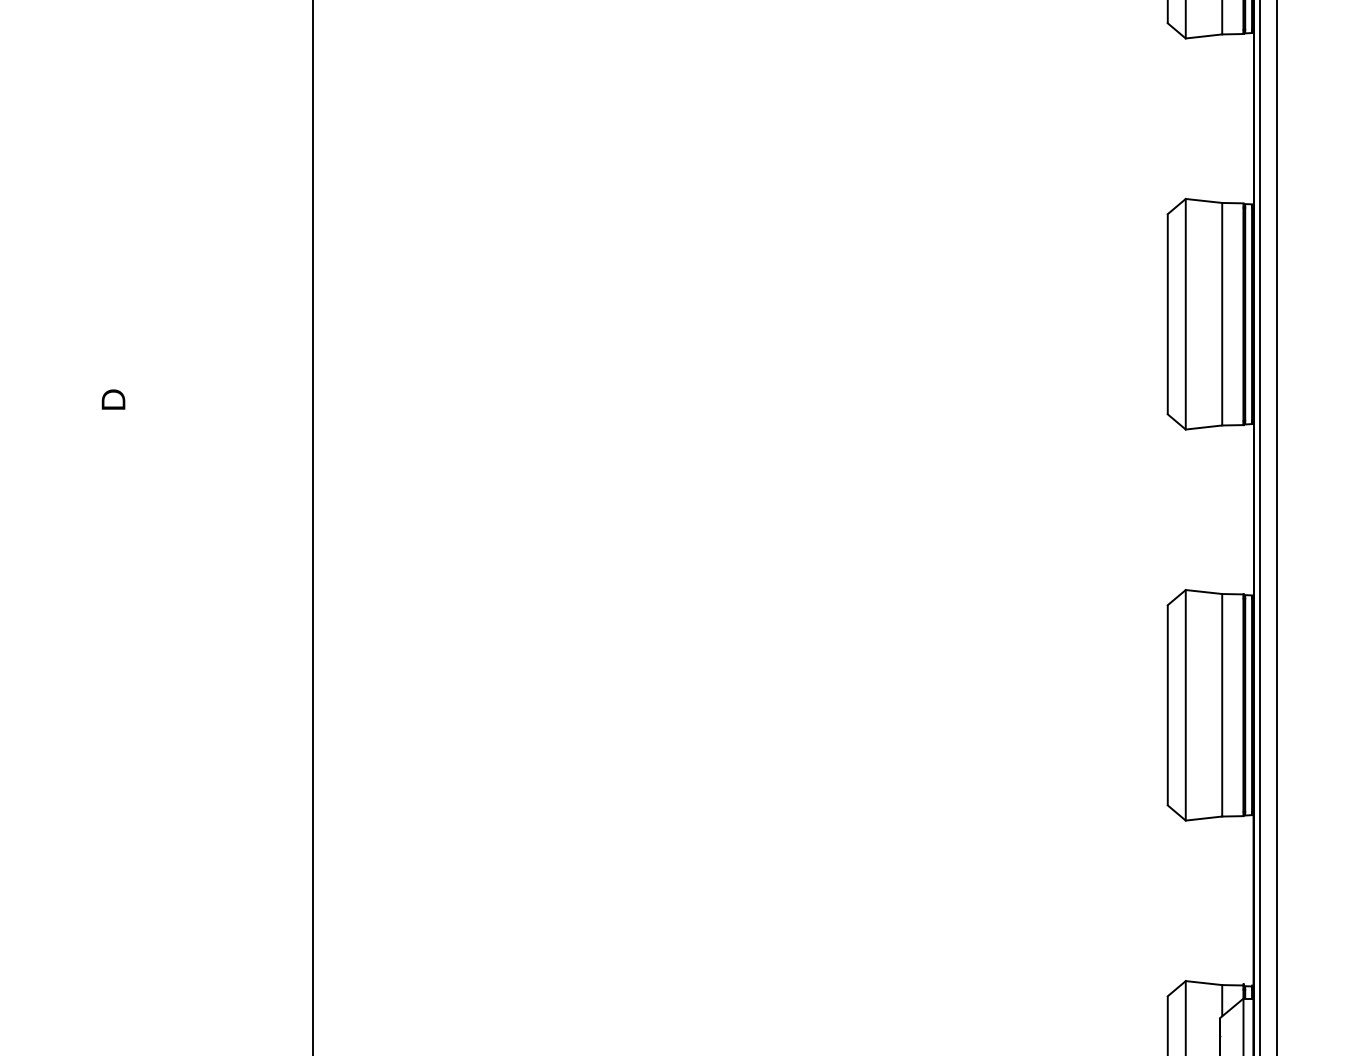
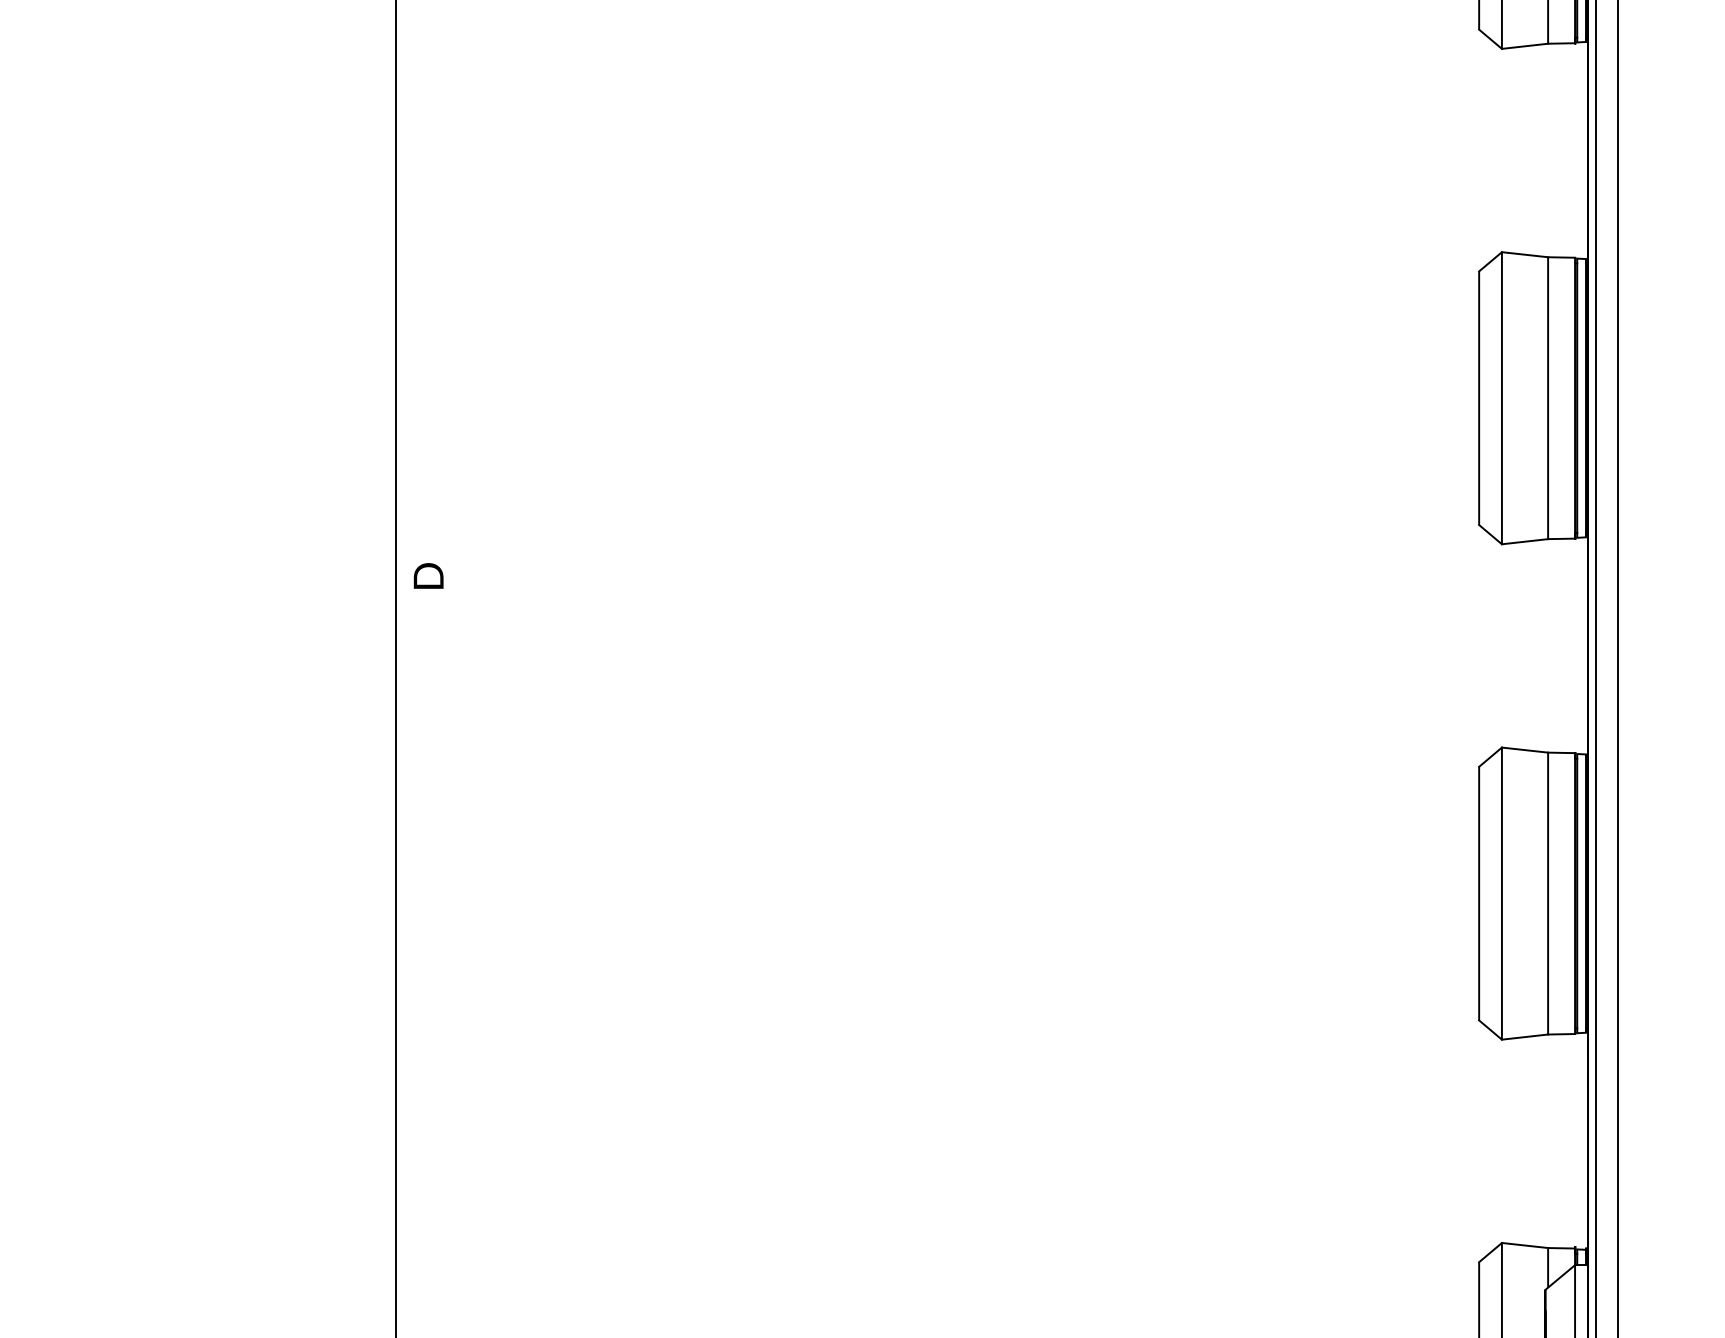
text: (113, 399) -> (428, 575), moved

